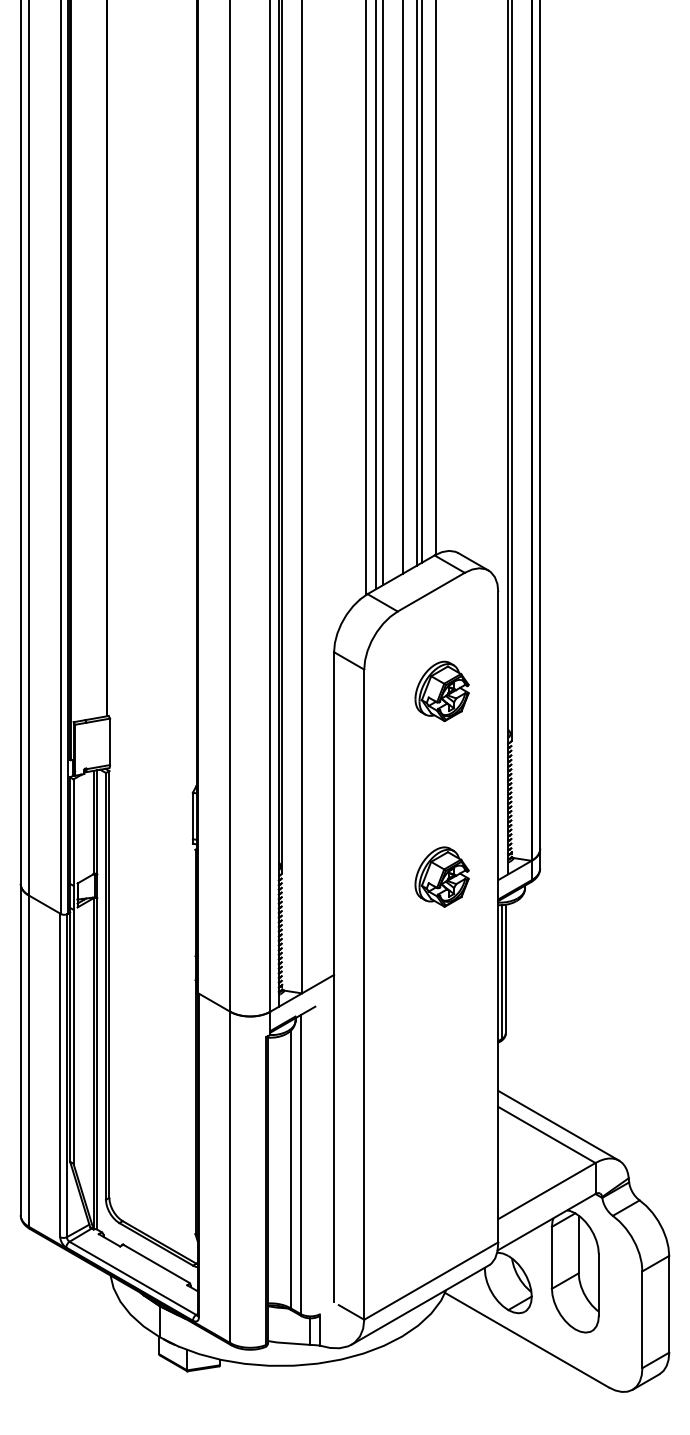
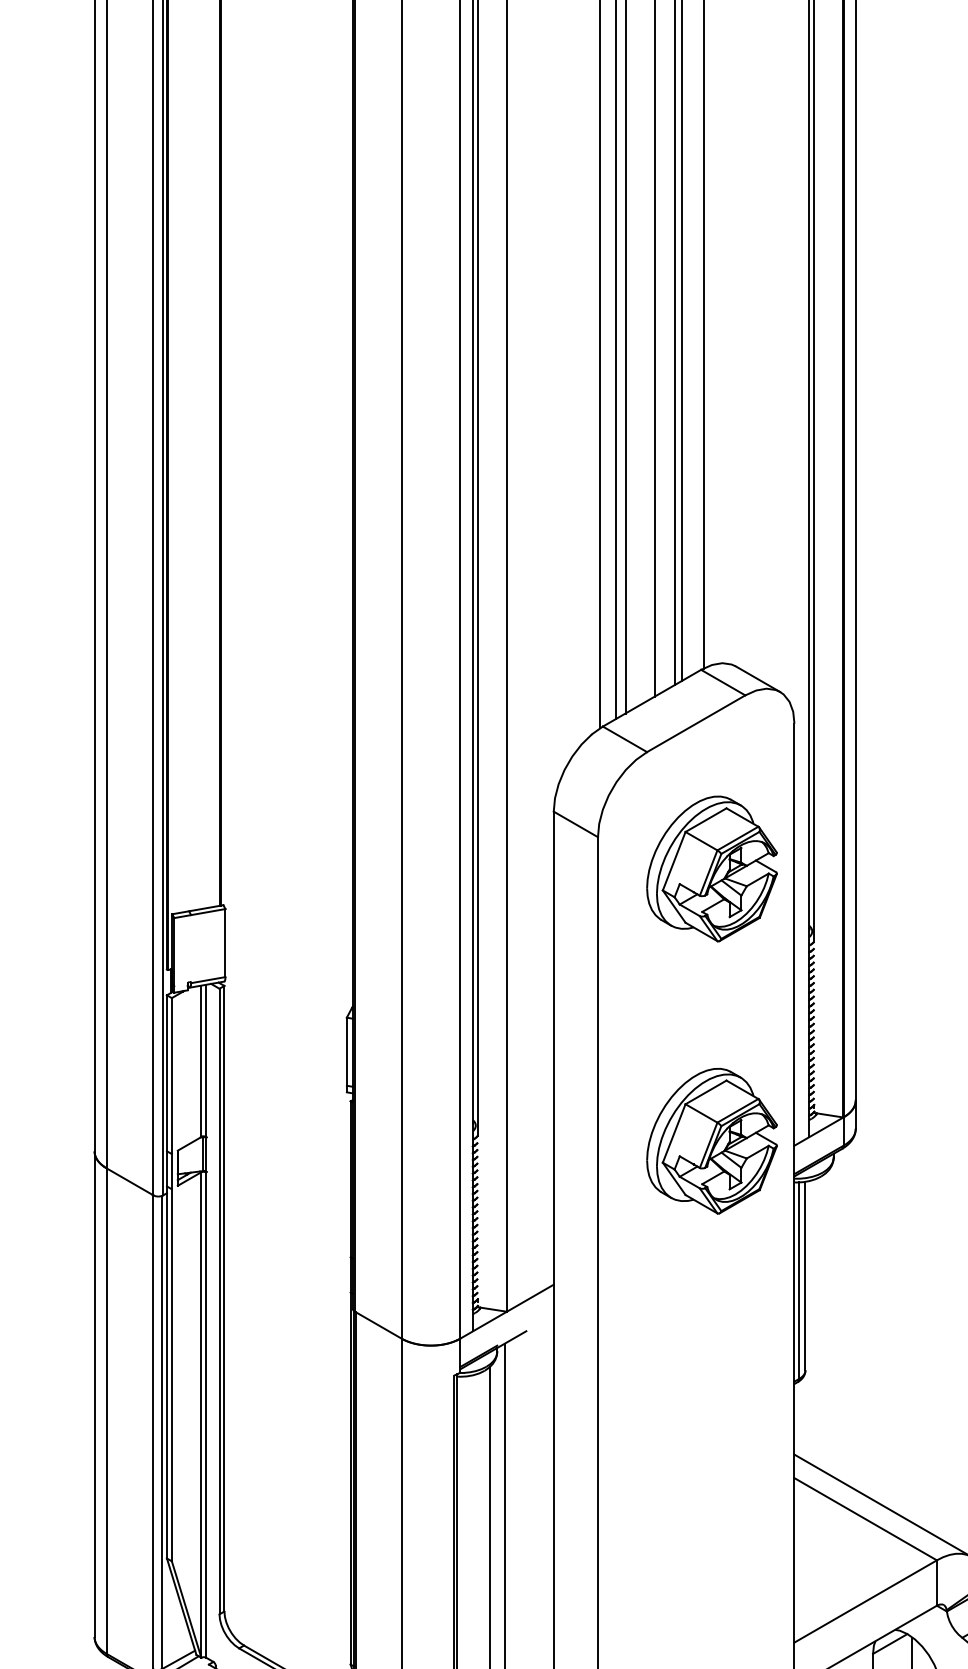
part: (441, 691) -> (711, 869), size x1.67
part: (441, 876) -> (711, 1140), size x1.67

